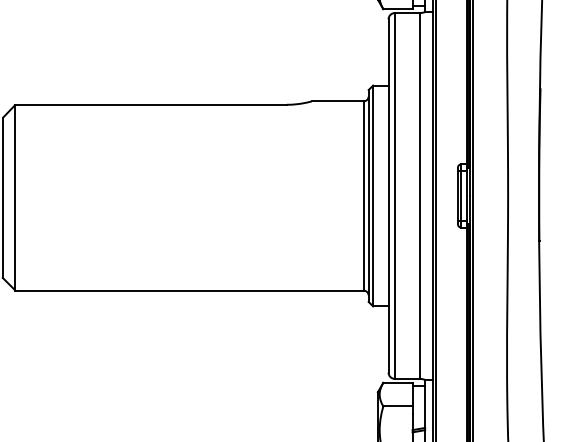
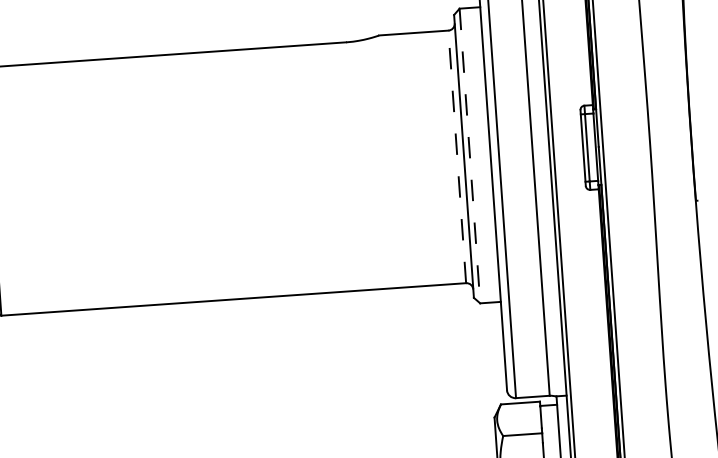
line: (363, 196) -> (457, 157), solid -> dashed
line: (373, 196) -> (470, 156), solid -> dashed

